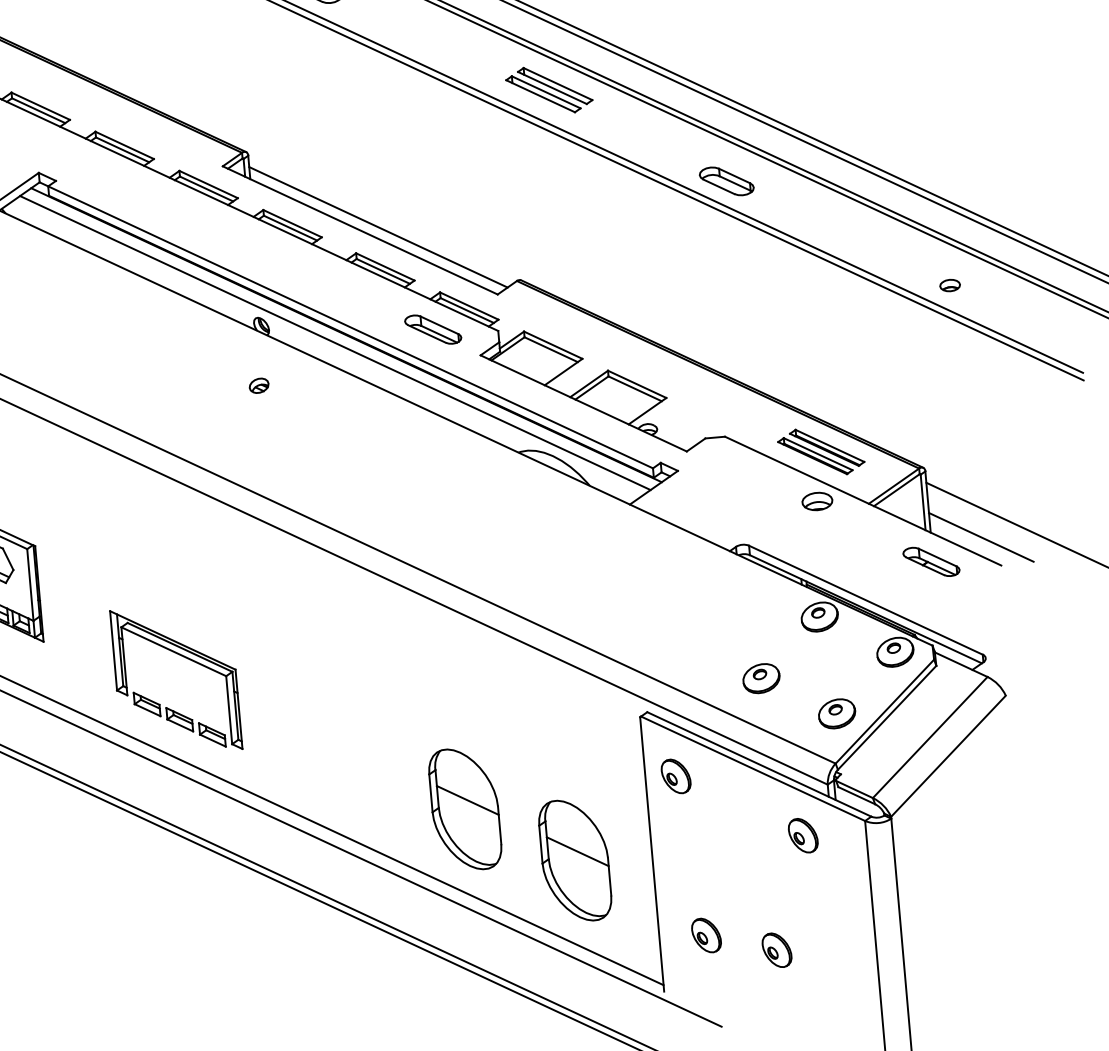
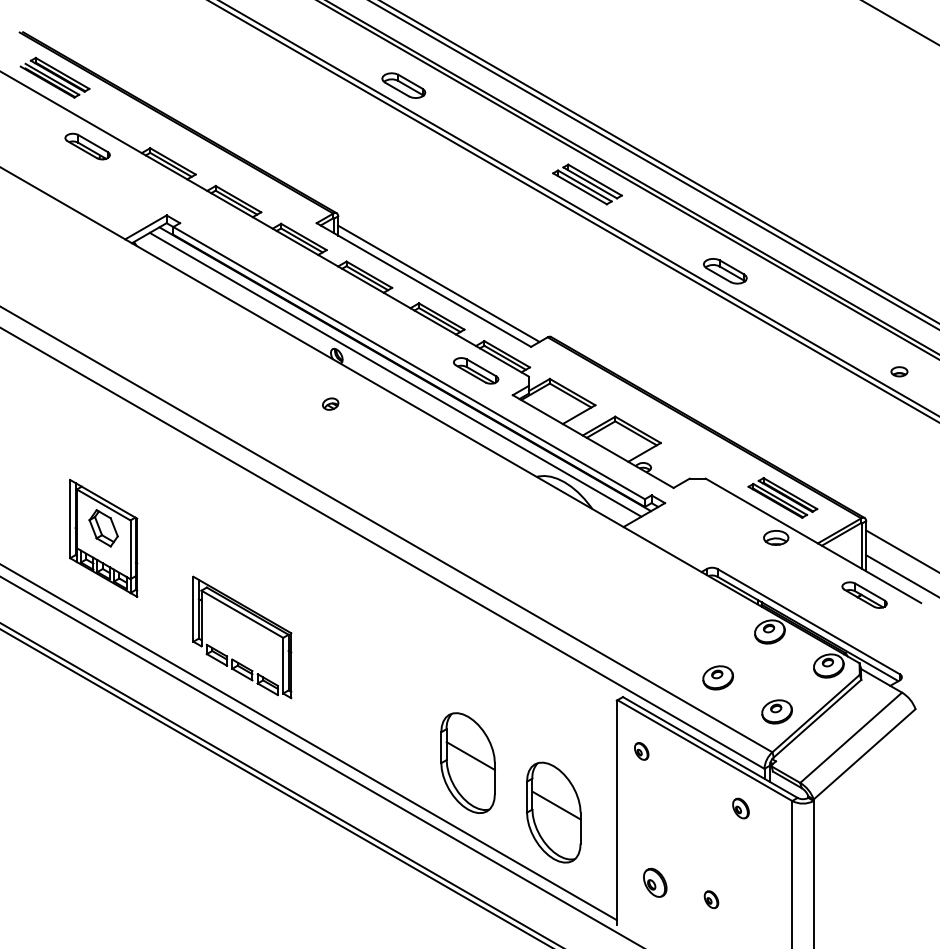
part: (675, 776) -> (641, 751), size x0.6
part: (802, 835) -> (740, 808), size x0.7
part: (777, 949) -> (711, 899), size x0.6

